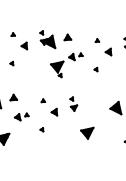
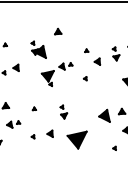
part: (68, 37) -> (58, 31), moved
part: (23, 45) -> (15, 67), moved
part: (53, 111) -> (49, 133), moved
part: (86, 133) -> (76, 140), size x1.6

